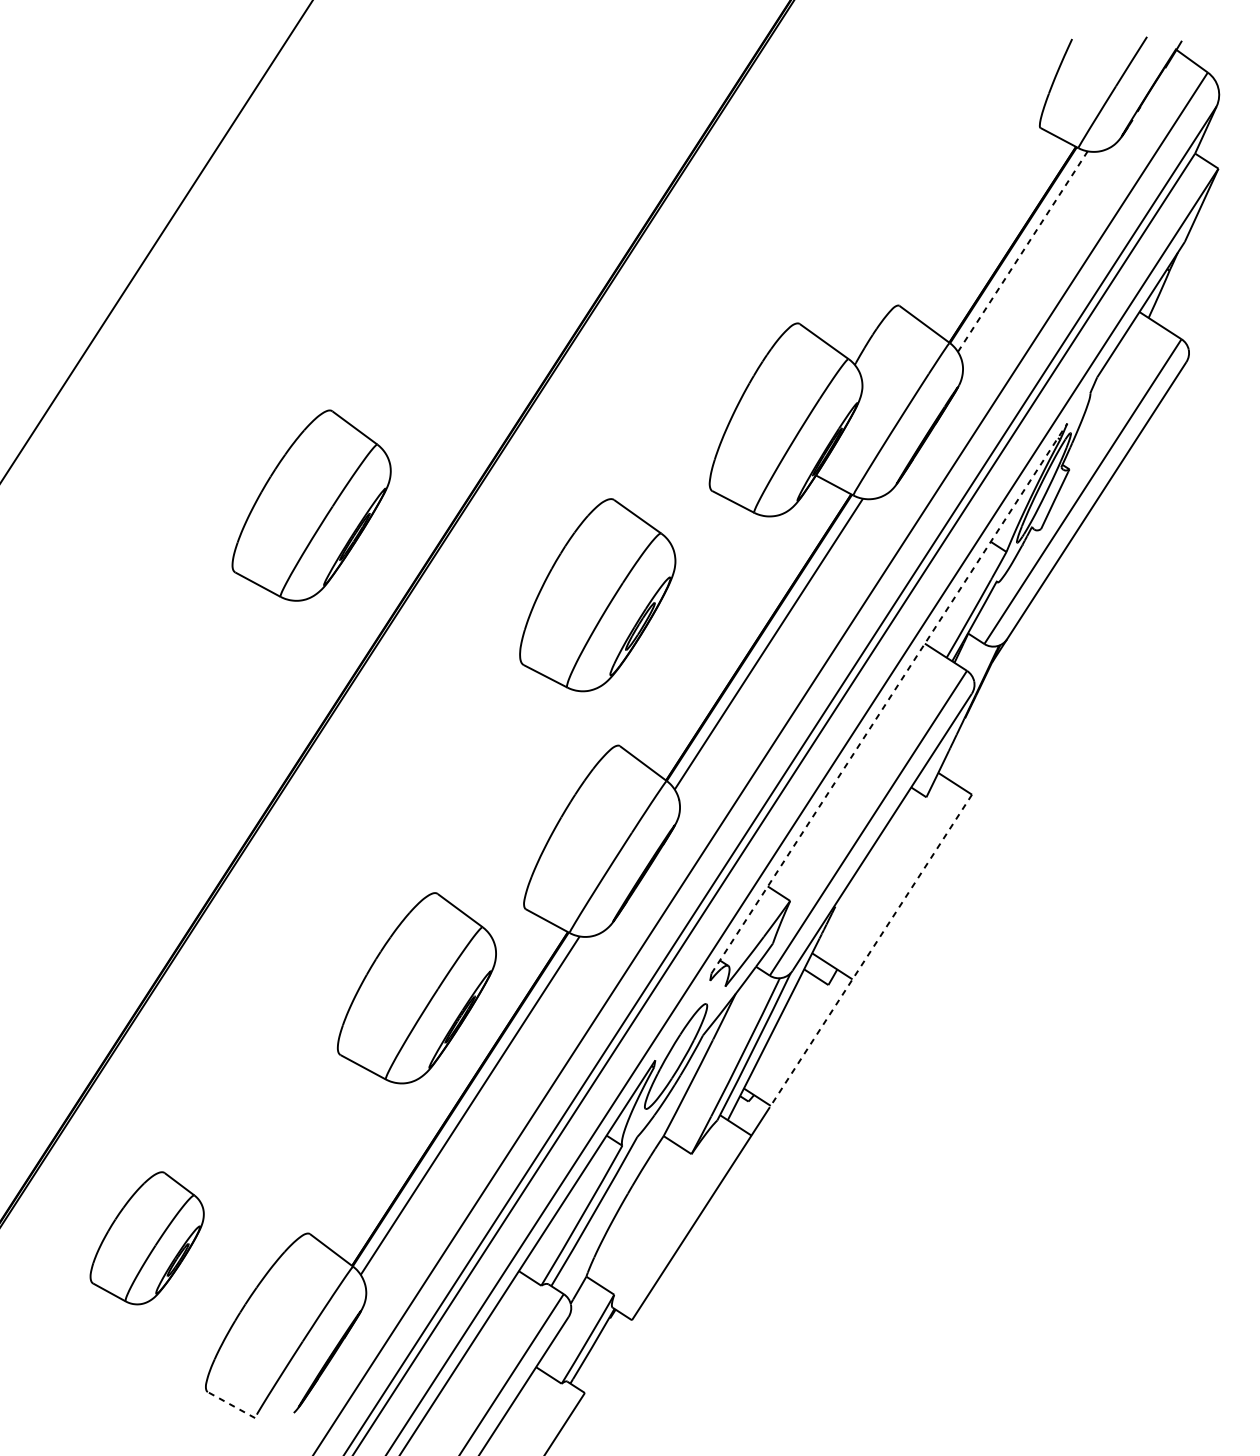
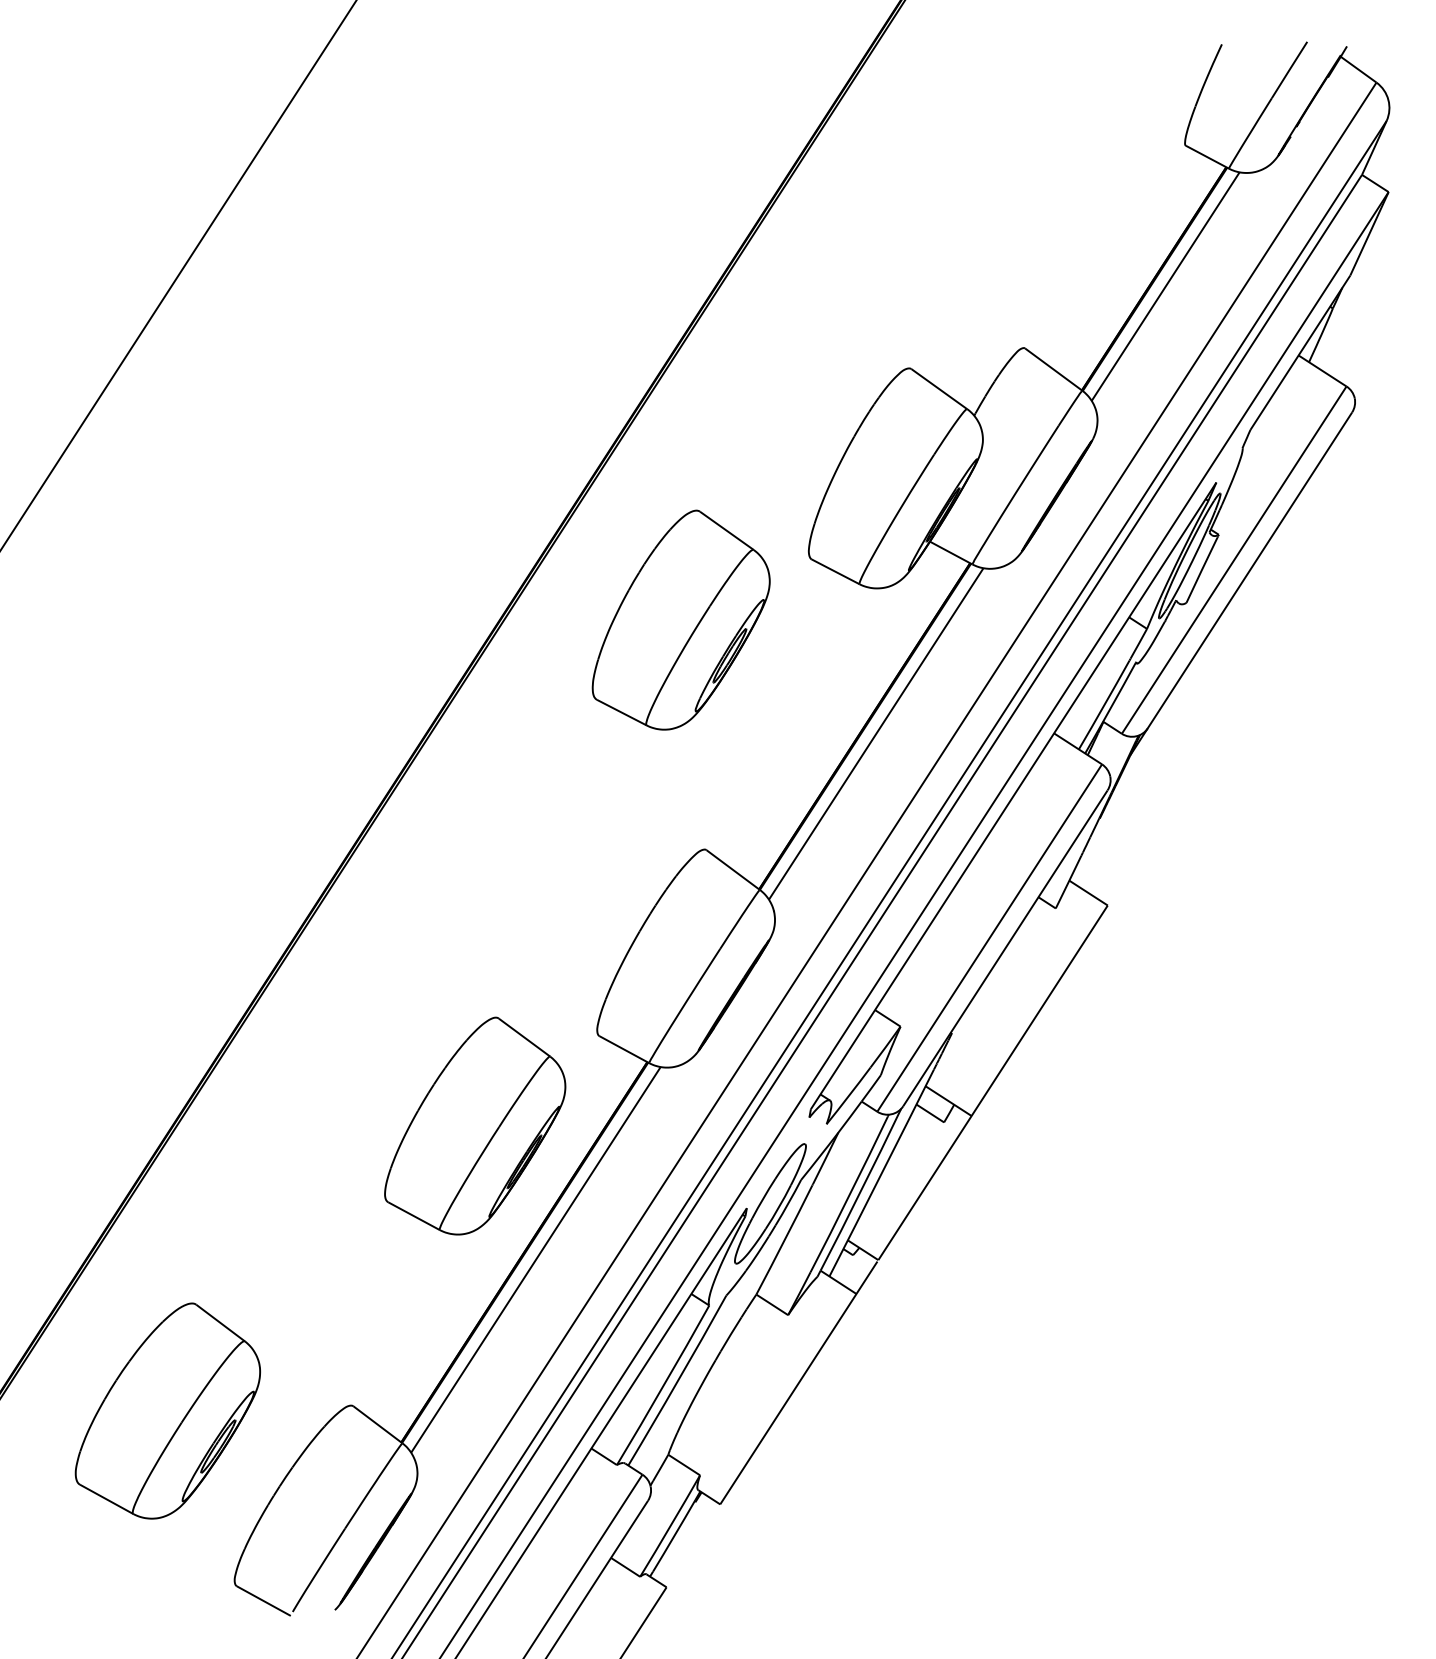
line: (1022, 251) -> (1165, 286), dashed -> solid
part: (311, 505) -> (355, 575), removed
part: (597, 594) -> (680, 619), moved
line: (889, 698) -> (1013, 795), dashed -> solid
line: (870, 950) -> (992, 1083), dashed -> solid
part: (146, 1237) -> (167, 1410), size x1.43
line: (231, 1405) -> (263, 1601), dashed -> solid

